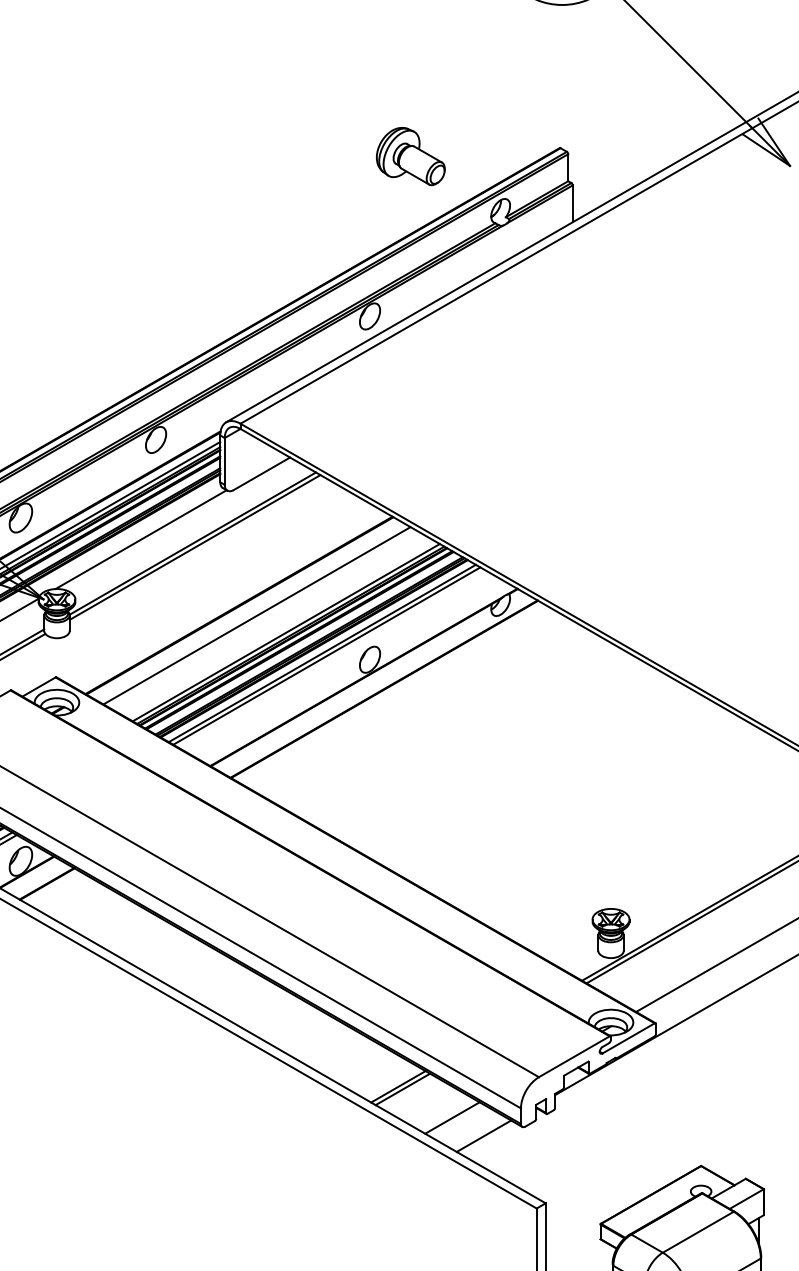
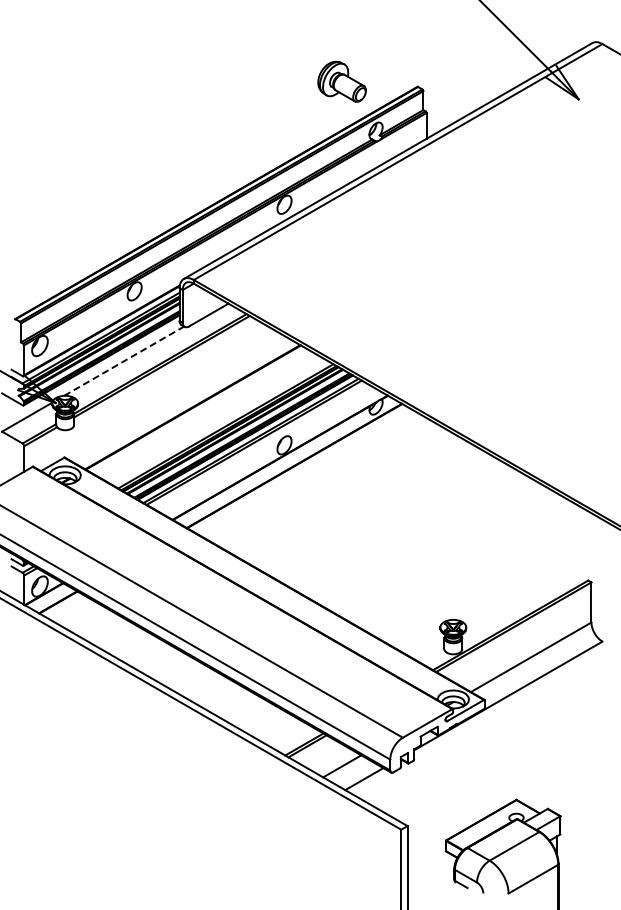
part: (409, 156) -> (341, 81), moved
line: (141, 538) -> (124, 360), solid -> dashed
line: (255, 615) -> (204, 414), removed

